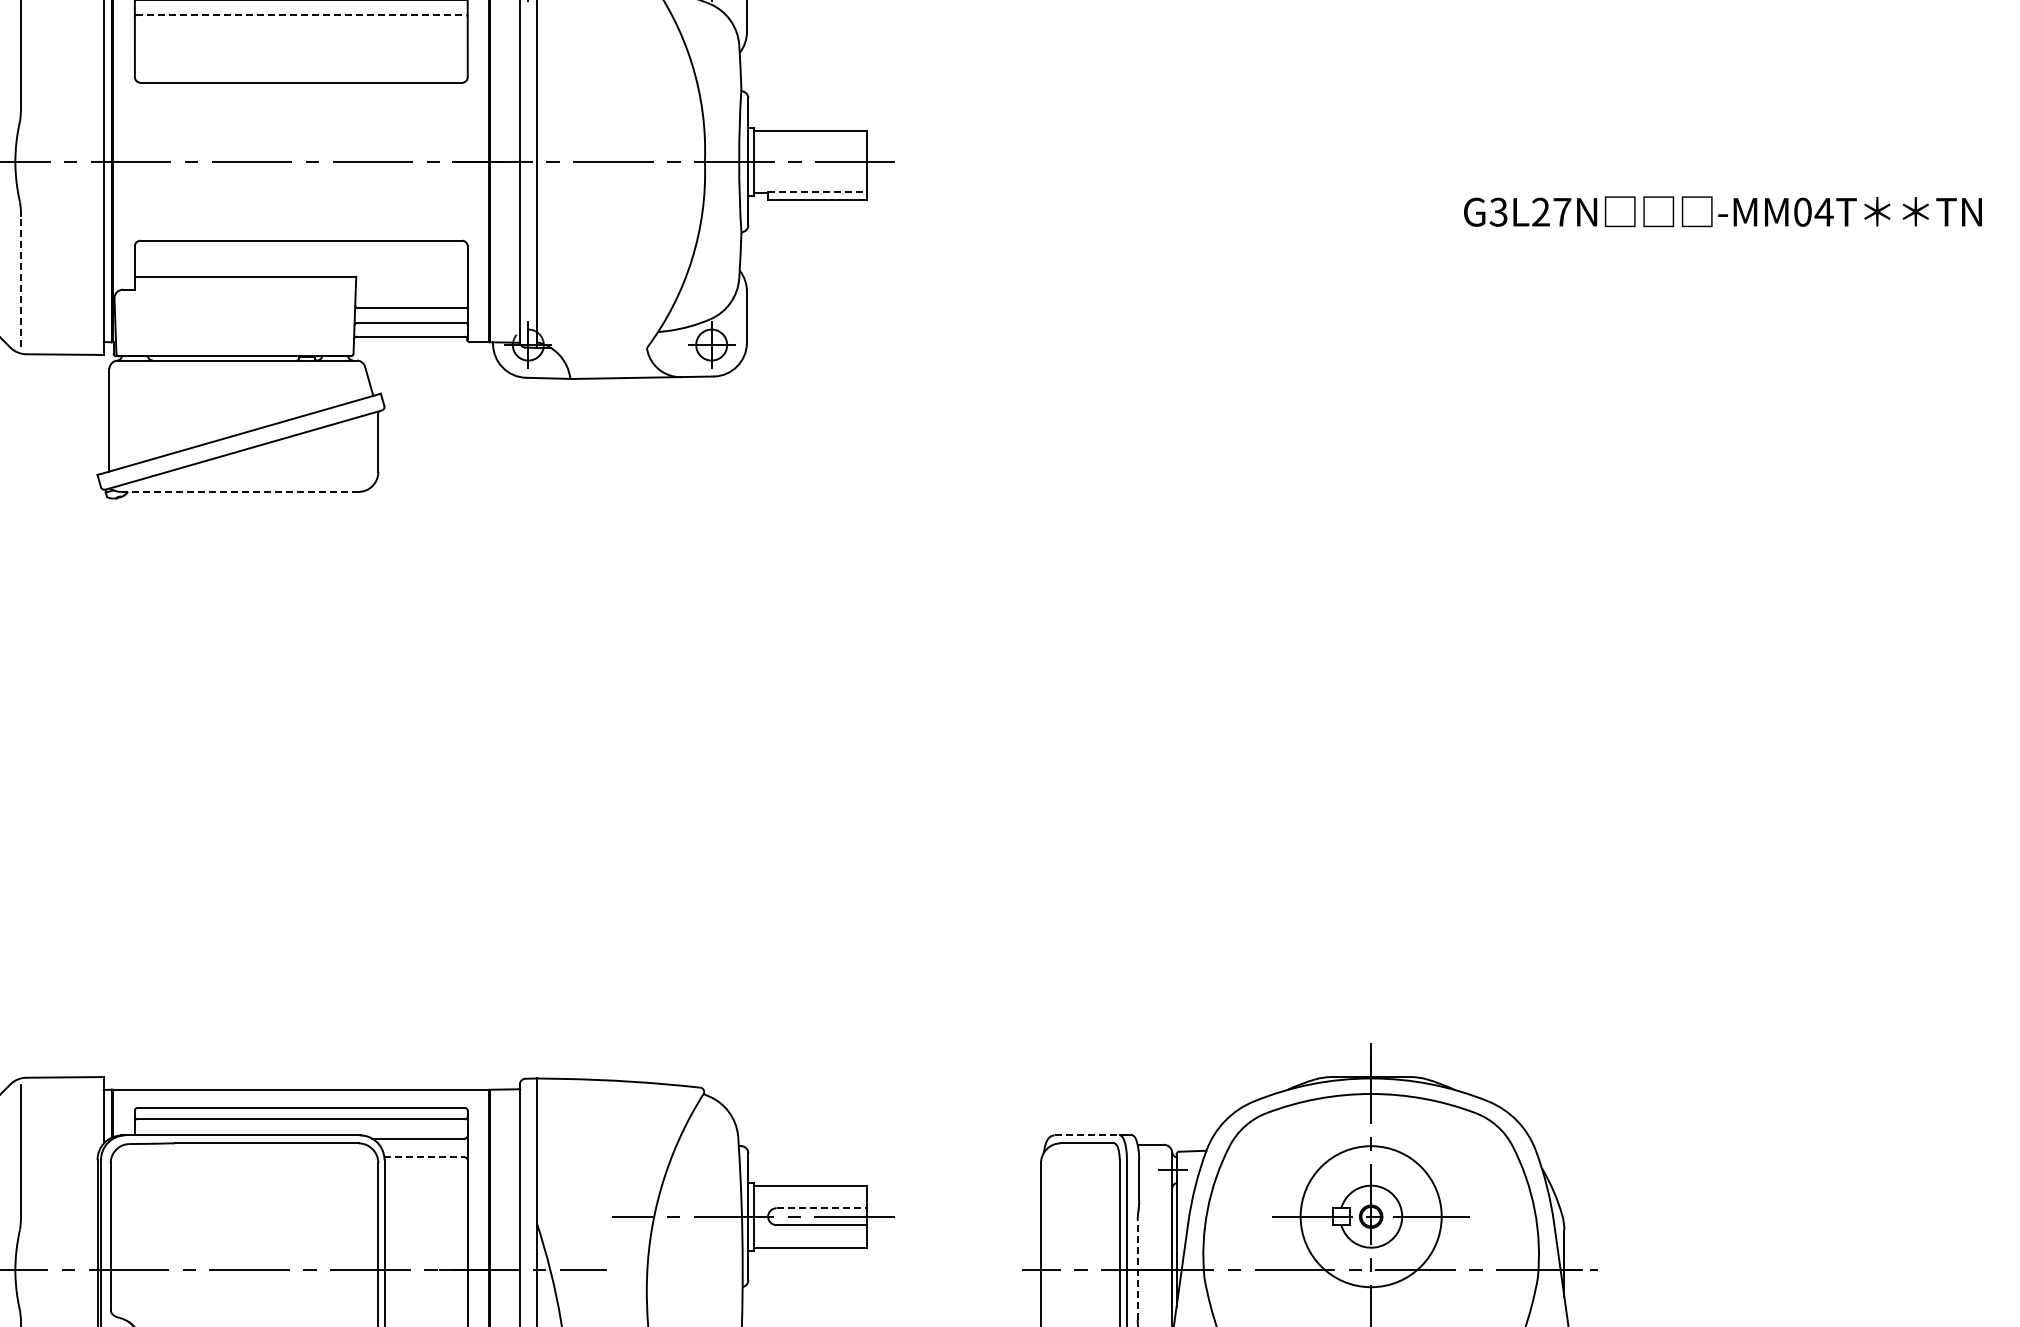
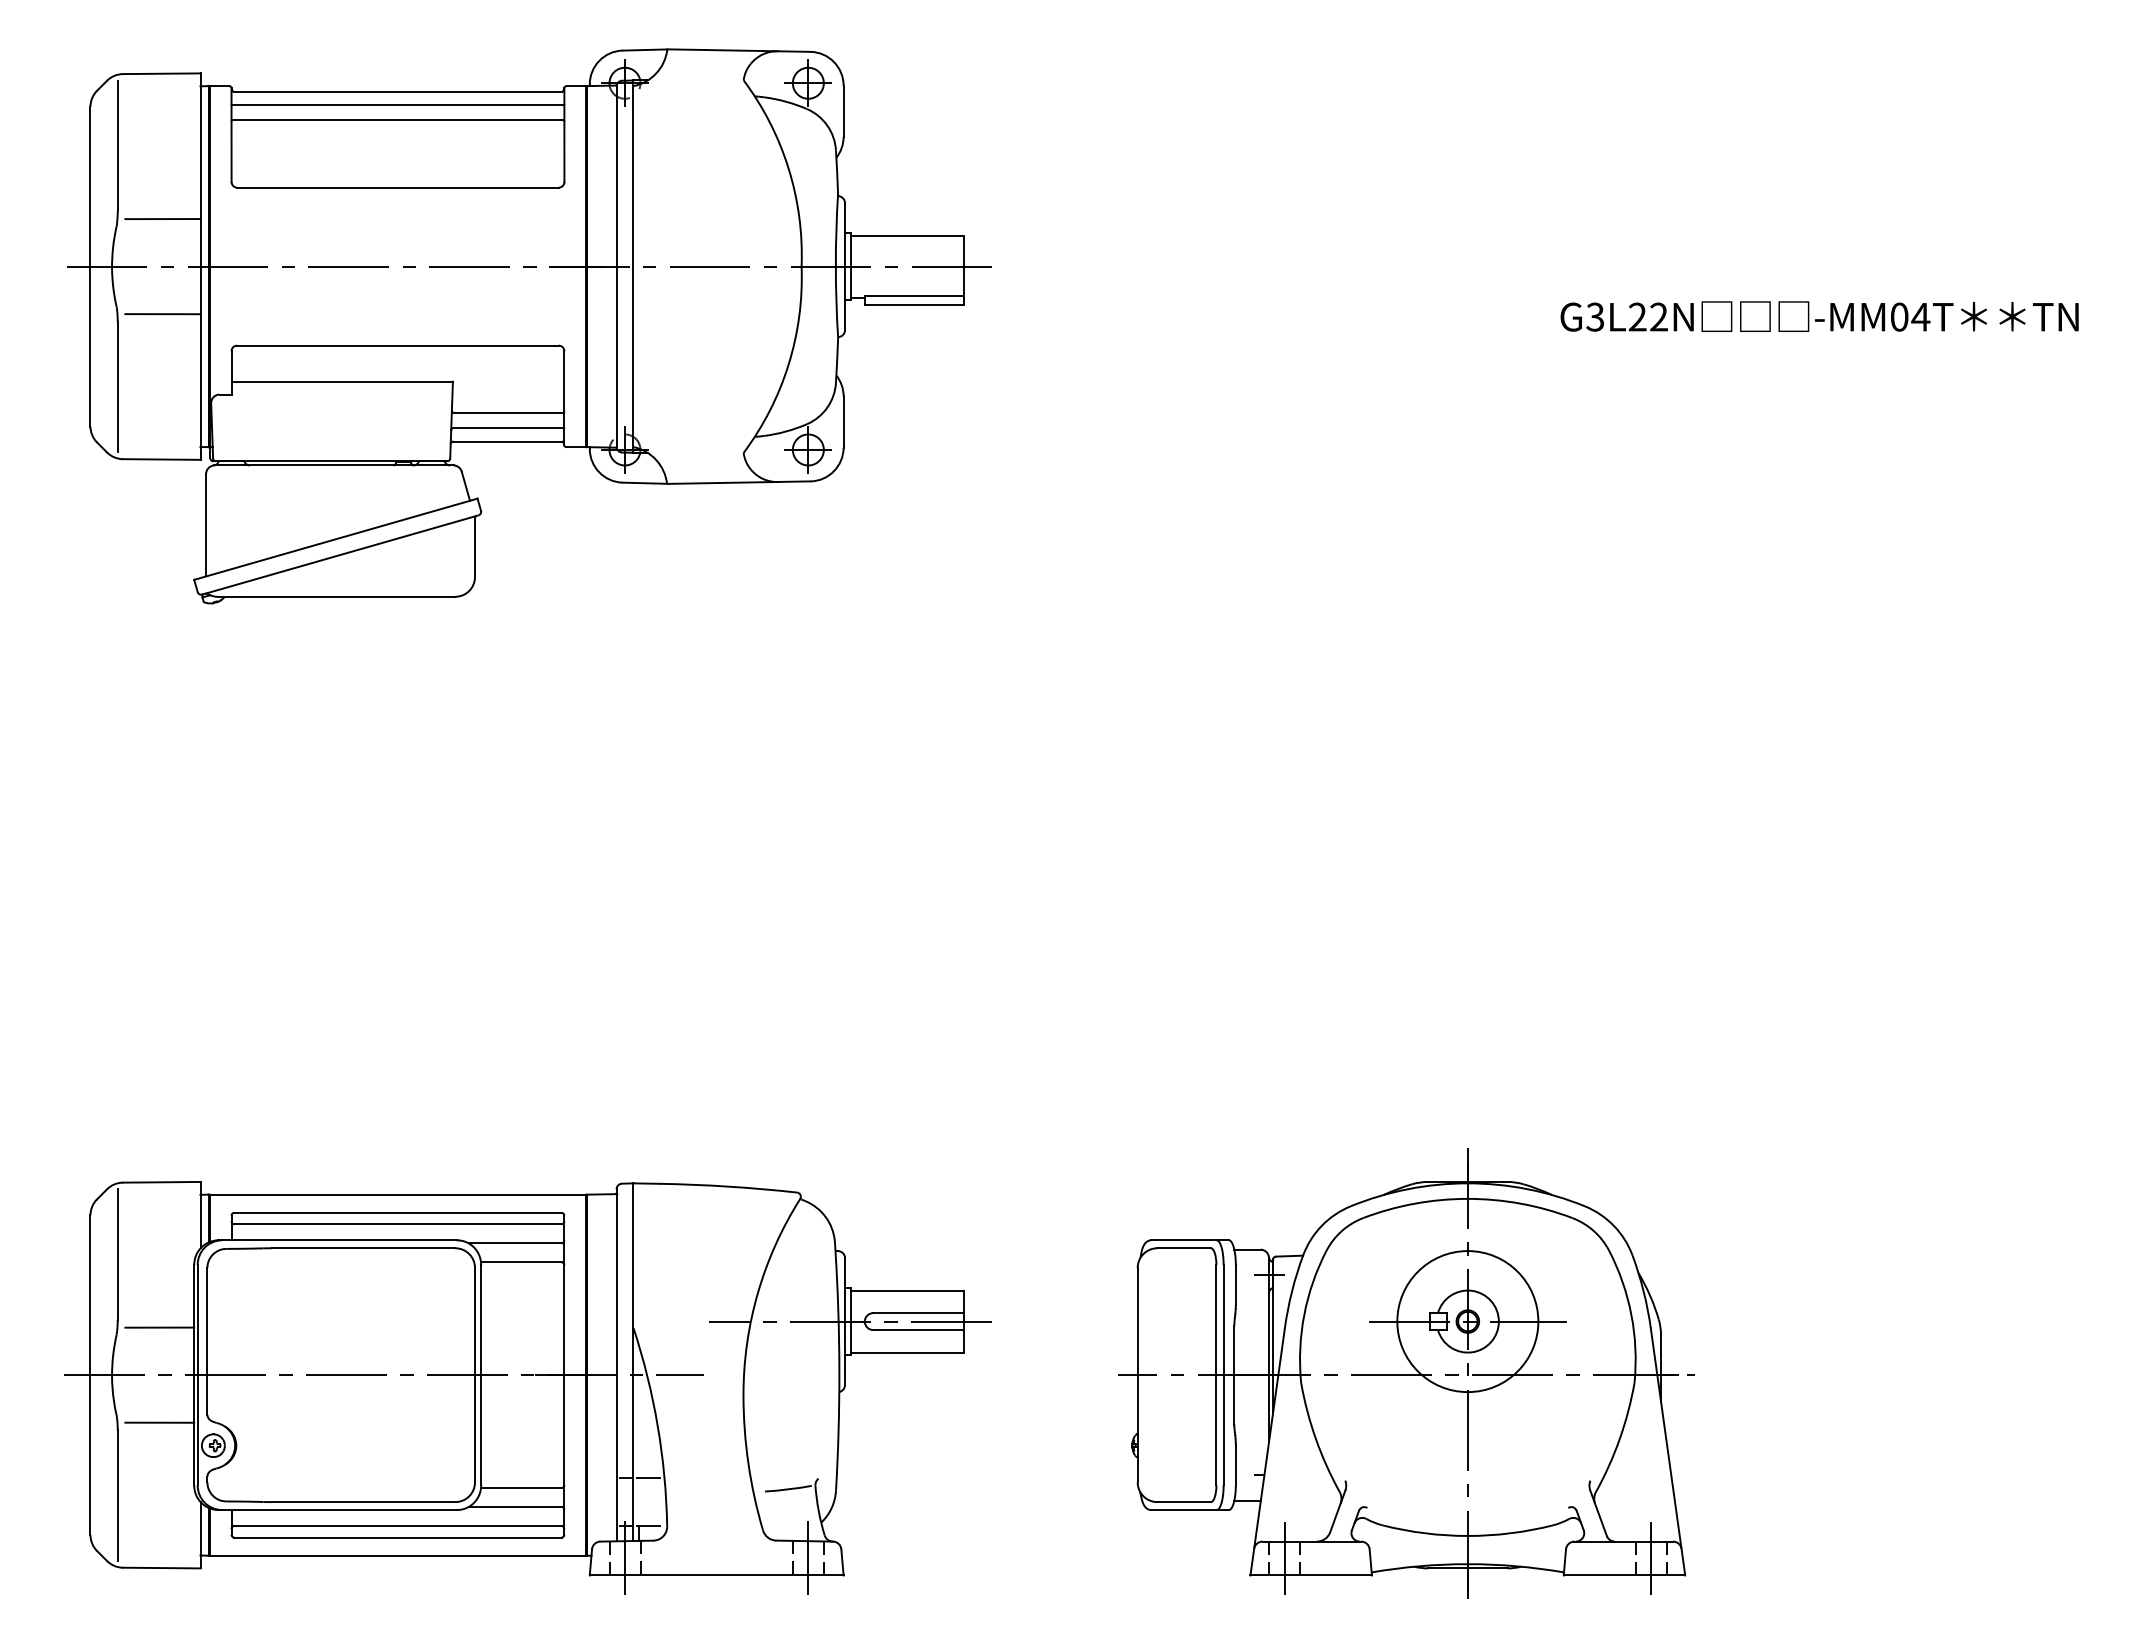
line: (301, 15) -> (398, 120), dashed -> solid
line: (65, 114) -> (162, 219), added
line: (817, 191) -> (914, 296), dashed -> solid
line: (65, 209) -> (162, 314), added
text: (1561, 211) -> (1658, 316), G3L27N -> G3L22N
line: (20, 281) -> (117, 386), dashed -> solid
line: (239, 491) -> (336, 596), dashed -> solid
line: (1087, 1135) -> (1184, 1240), dashed -> solid
line: (424, 1157) -> (521, 1262), dashed -> solid
line: (821, 1208) -> (918, 1313), dashed -> solid
line: (62, 1222) -> (159, 1327), added
line: (1137, 1269) -> (1234, 1374), dashed -> solid
line: (62, 1317) -> (159, 1422), added

